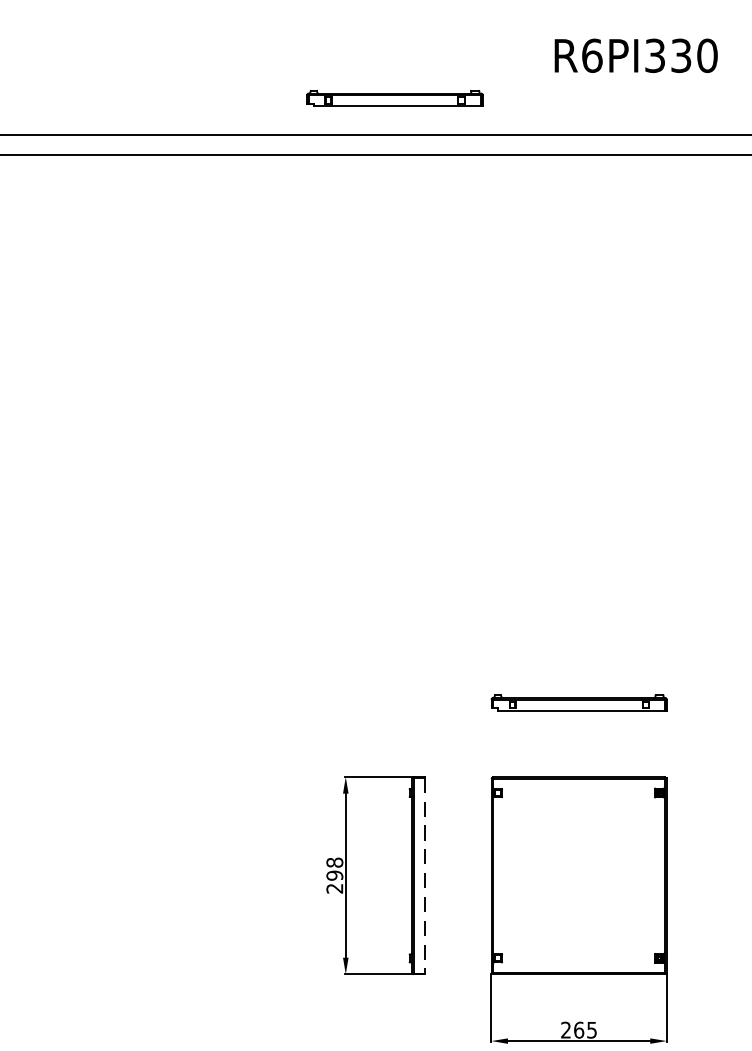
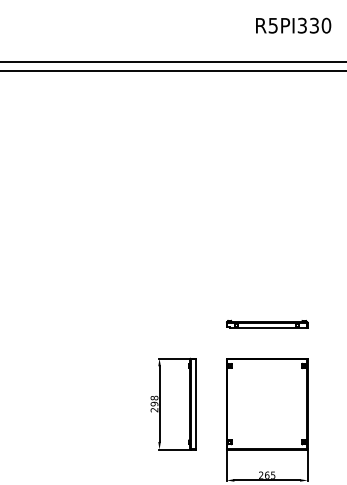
text: (592, 55) -> (273, 25), R6PI330 -> R5PI330
part: (395, 96) -> (182, 44), removed
line: (425, 876) -> (196, 404), dashed -> solid

